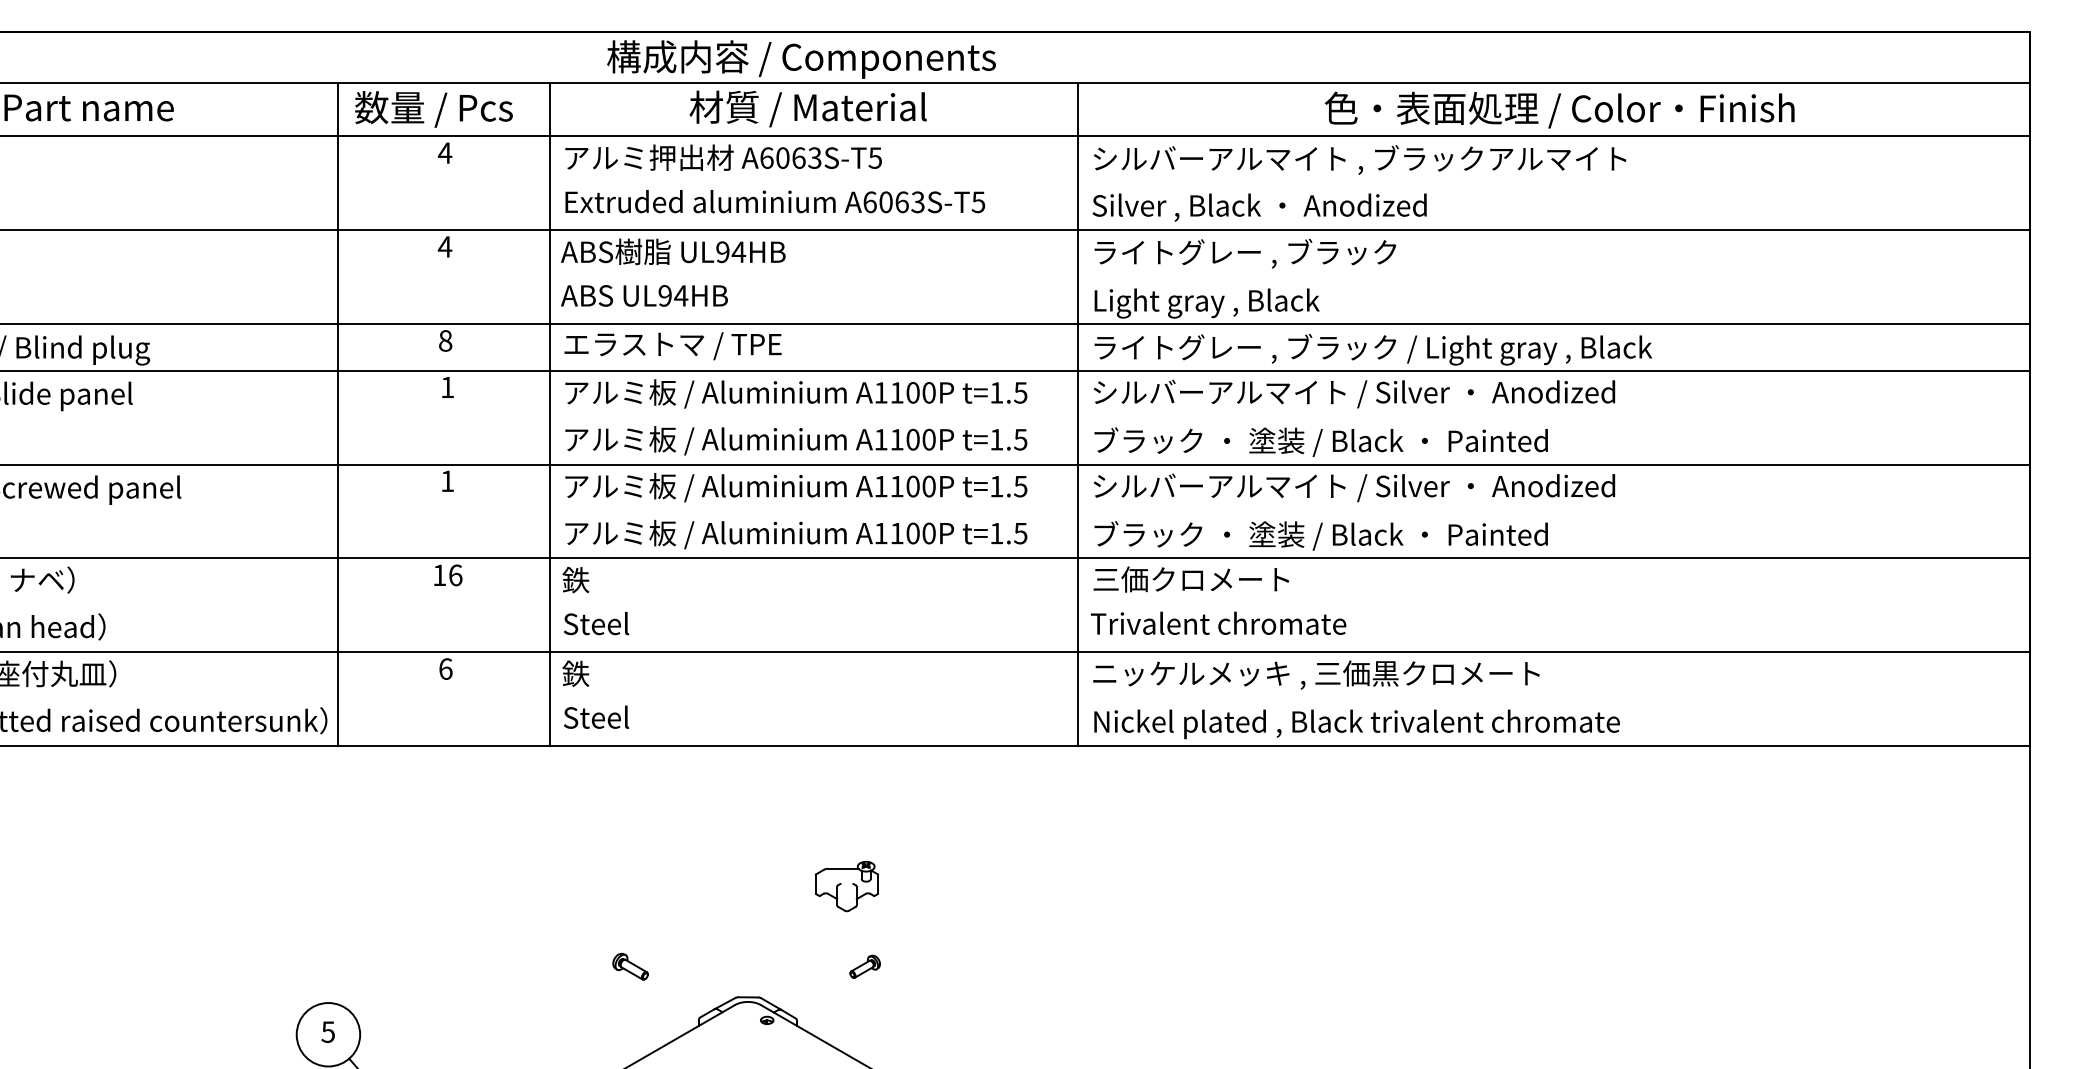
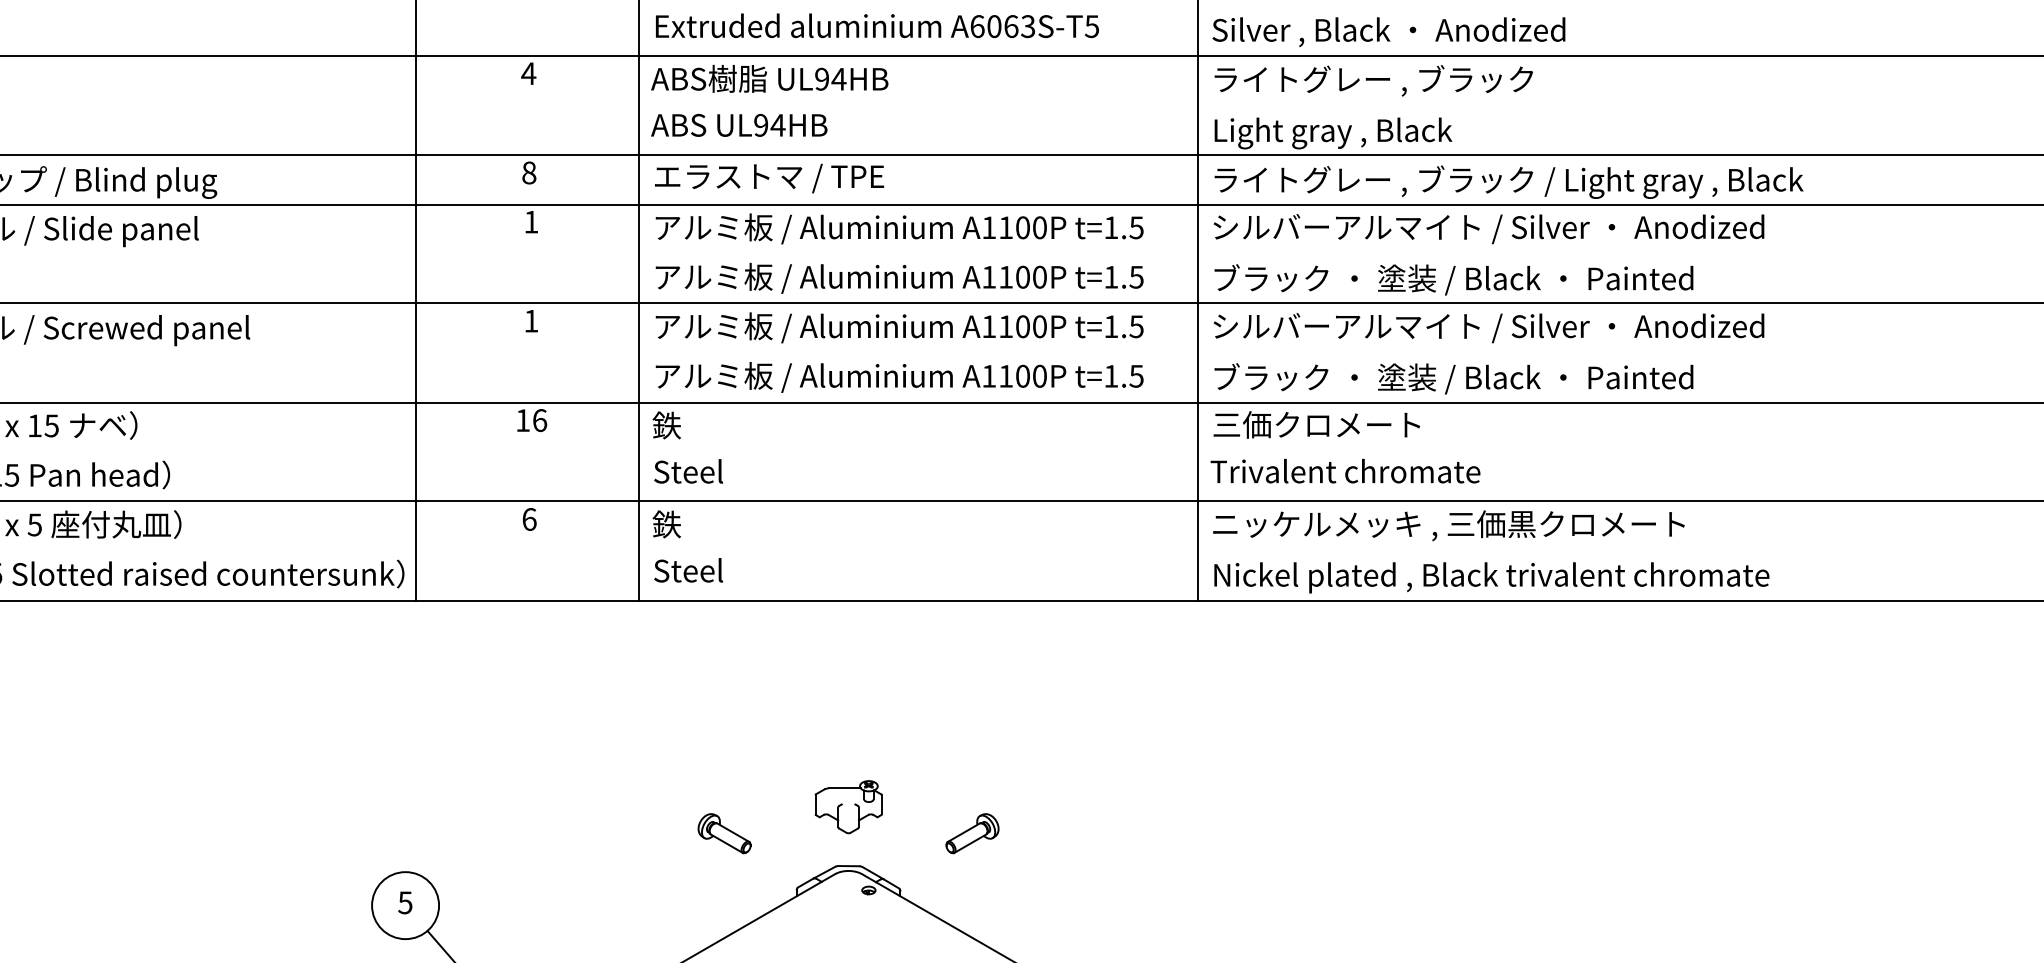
part: (846, 886) -> (848, 807), moved
part: (630, 966) -> (724, 833), size x1.43
part: (864, 966) -> (971, 833), size x1.67

